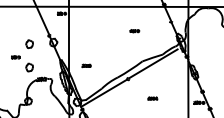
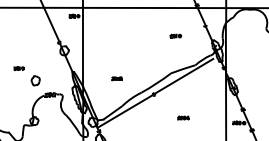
part: (134, 30) -> (175, 35), moved
part: (29, 43) -> (35, 52), removed
part: (86, 65) -> (116, 78), moved

